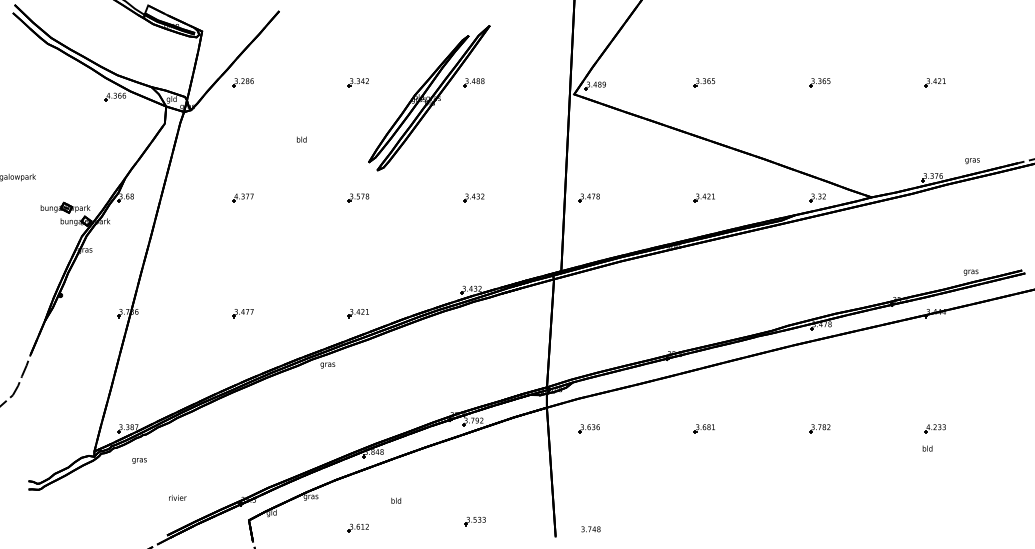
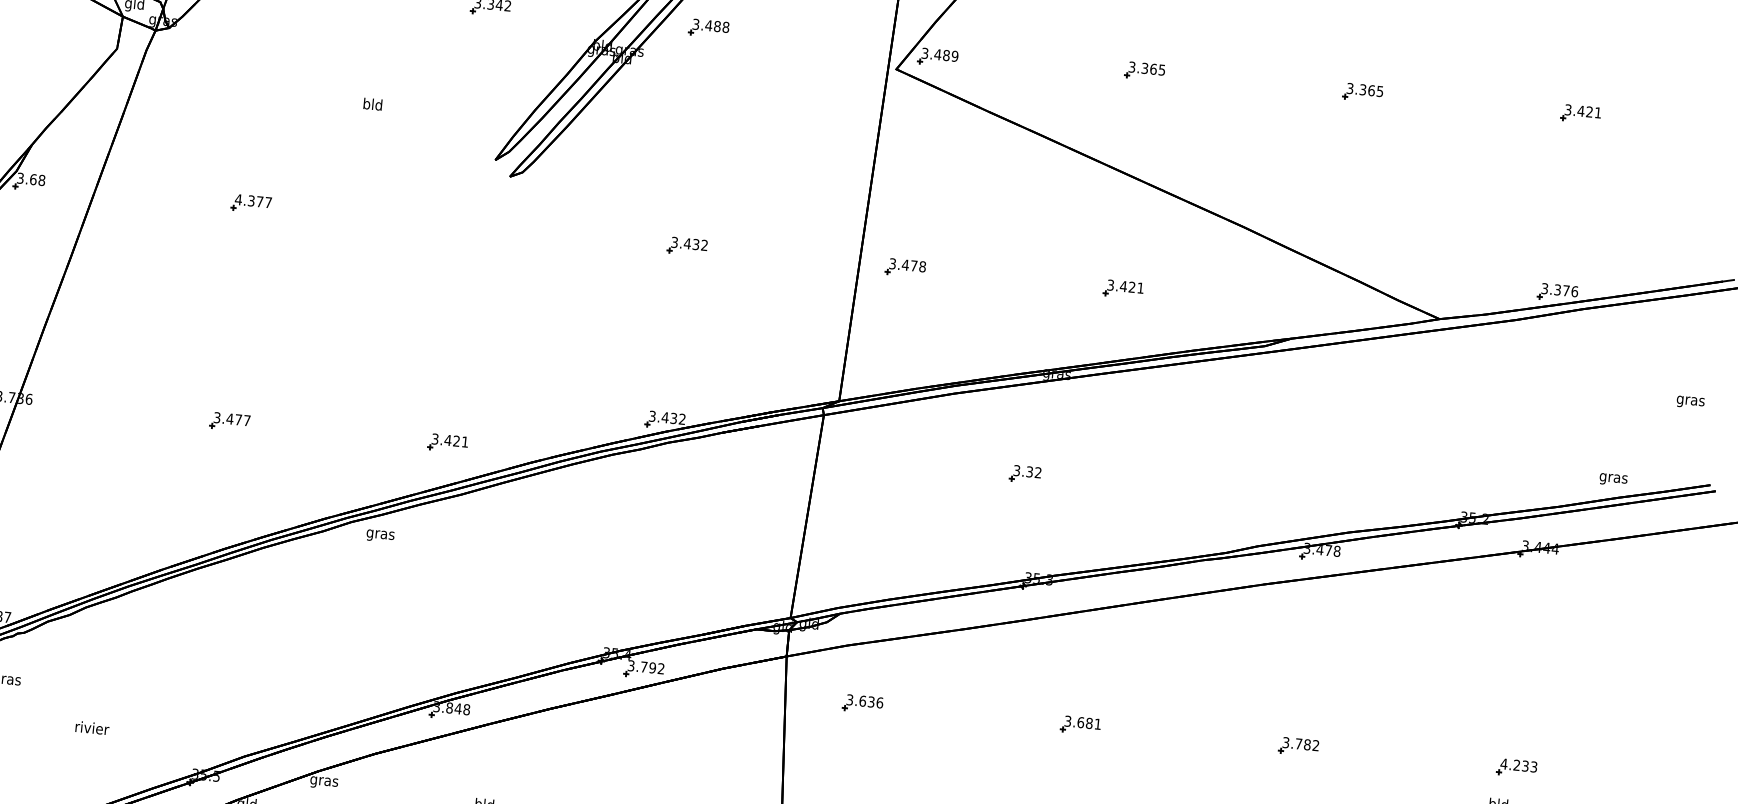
text: (972, 161) -> (1690, 403), moved
part: (358, 197) -> (469, 224), removed
part: (817, 197) -> (1025, 473), moved
text: (177, 497) -> (91, 727), moved

